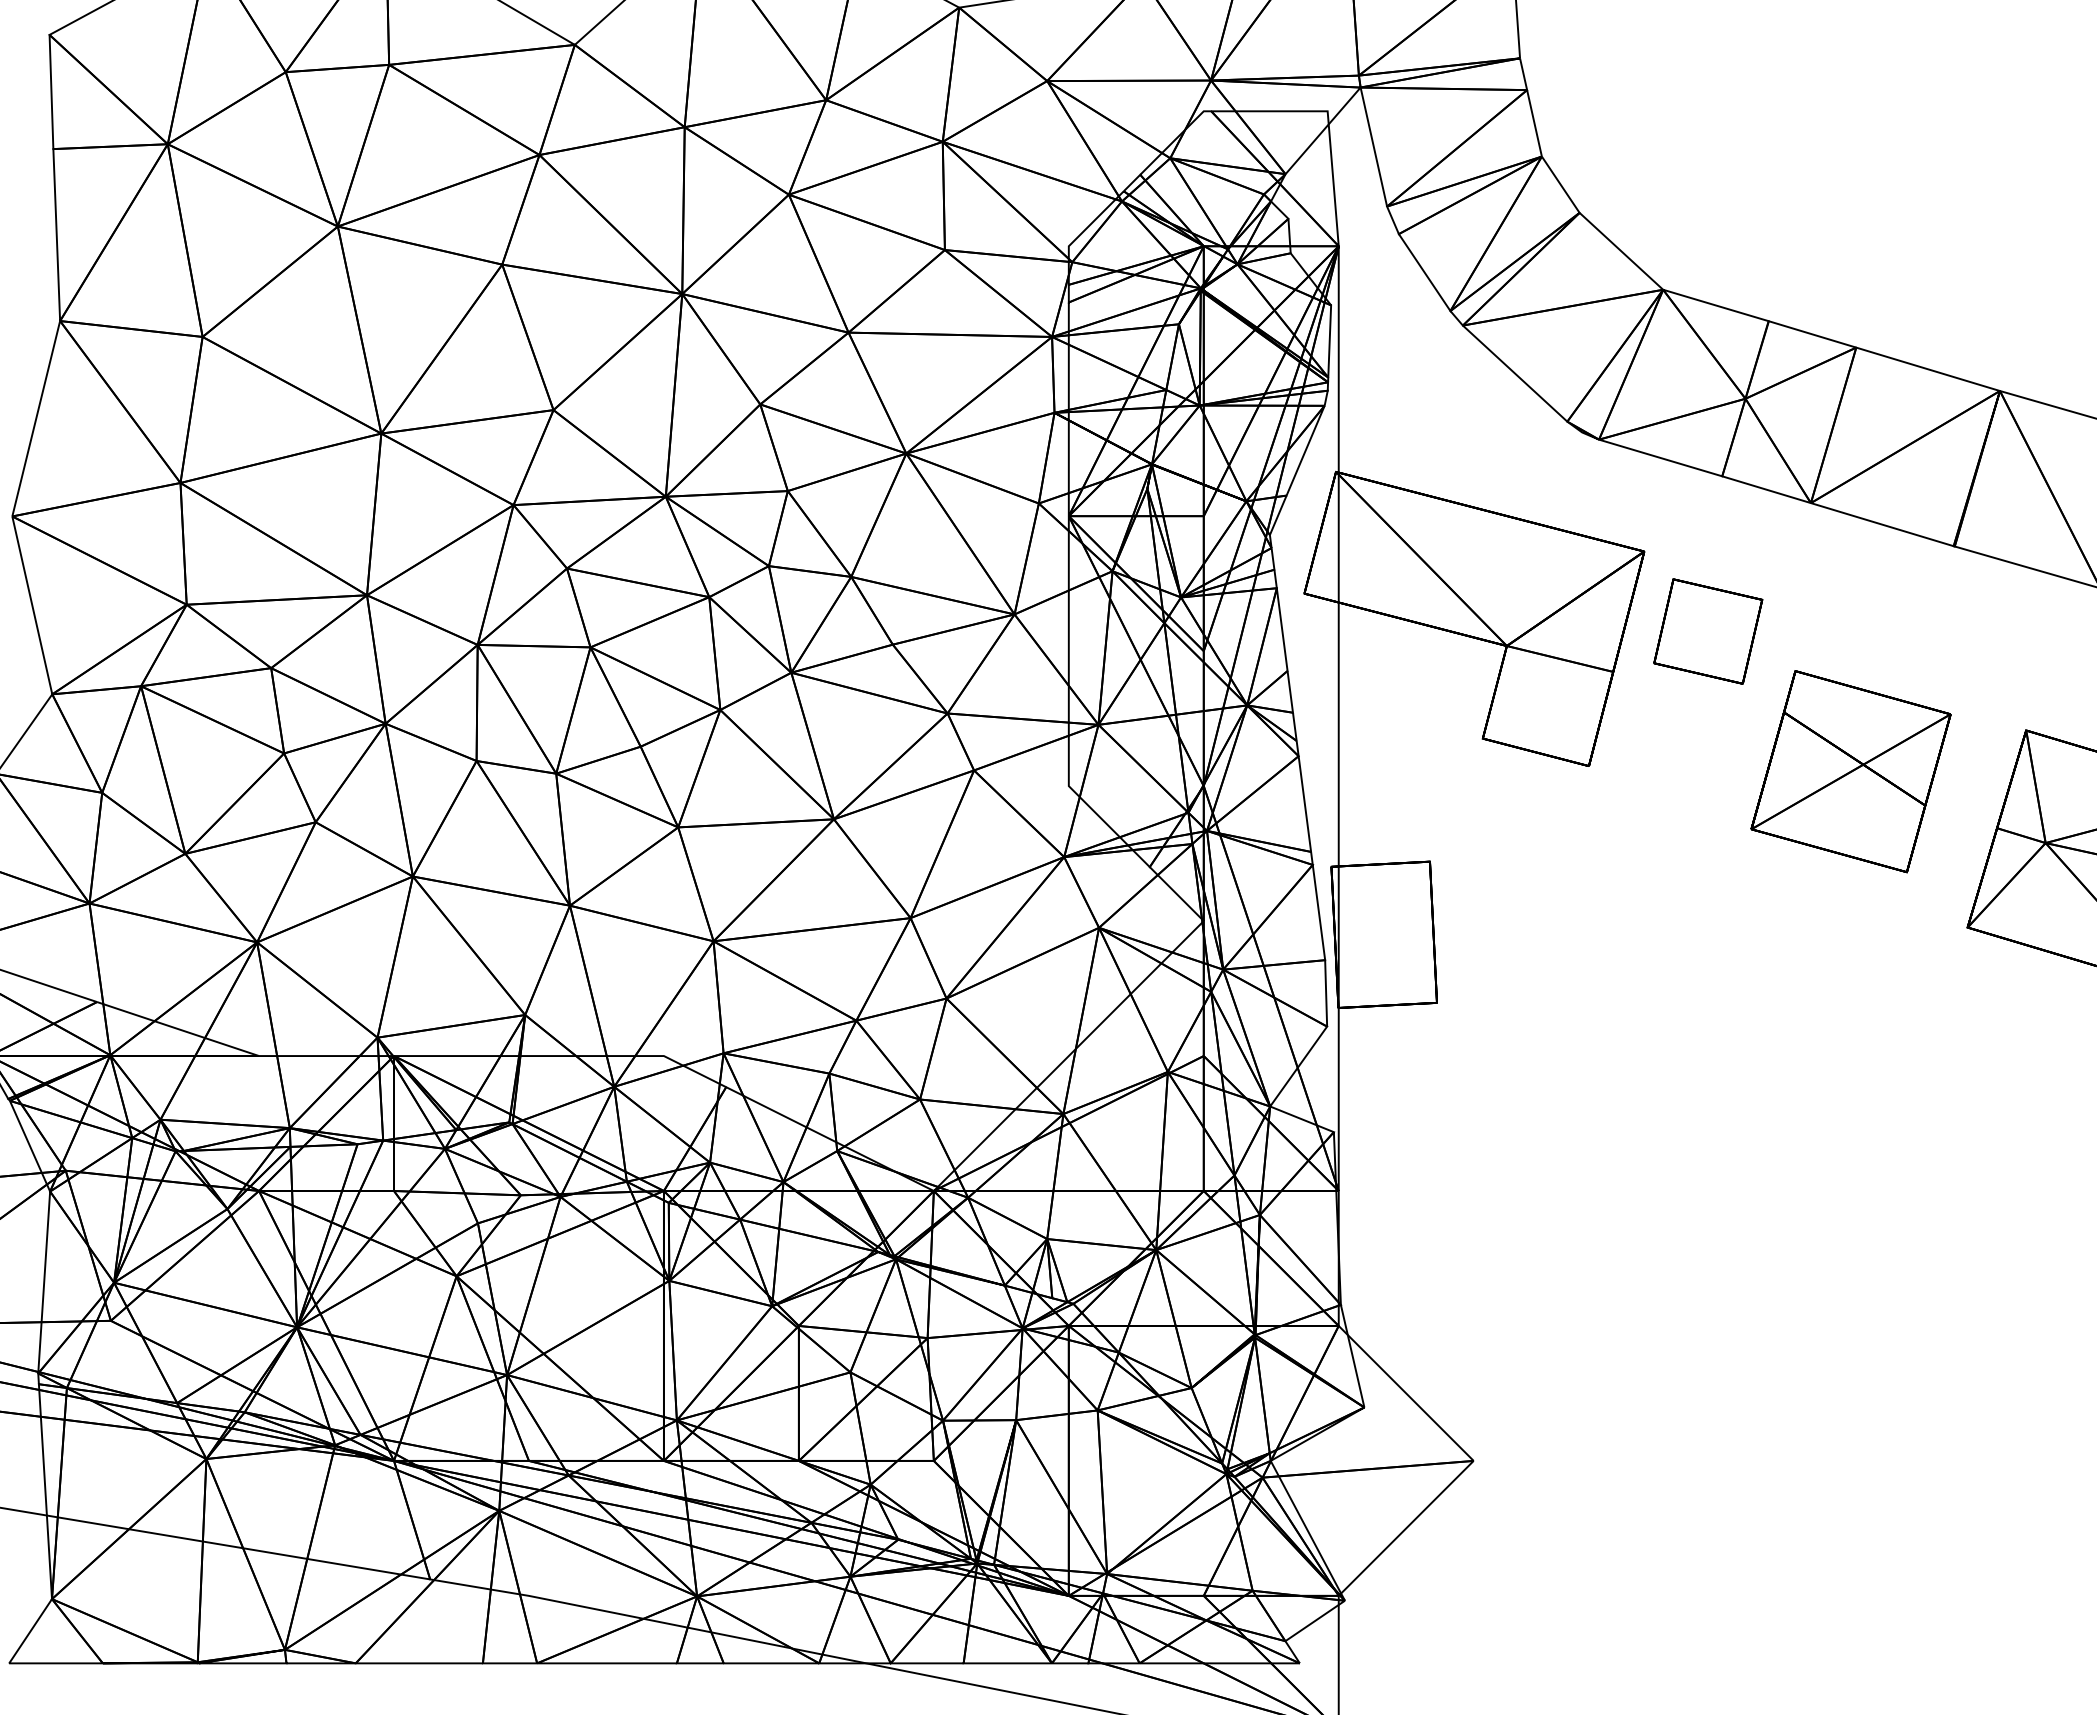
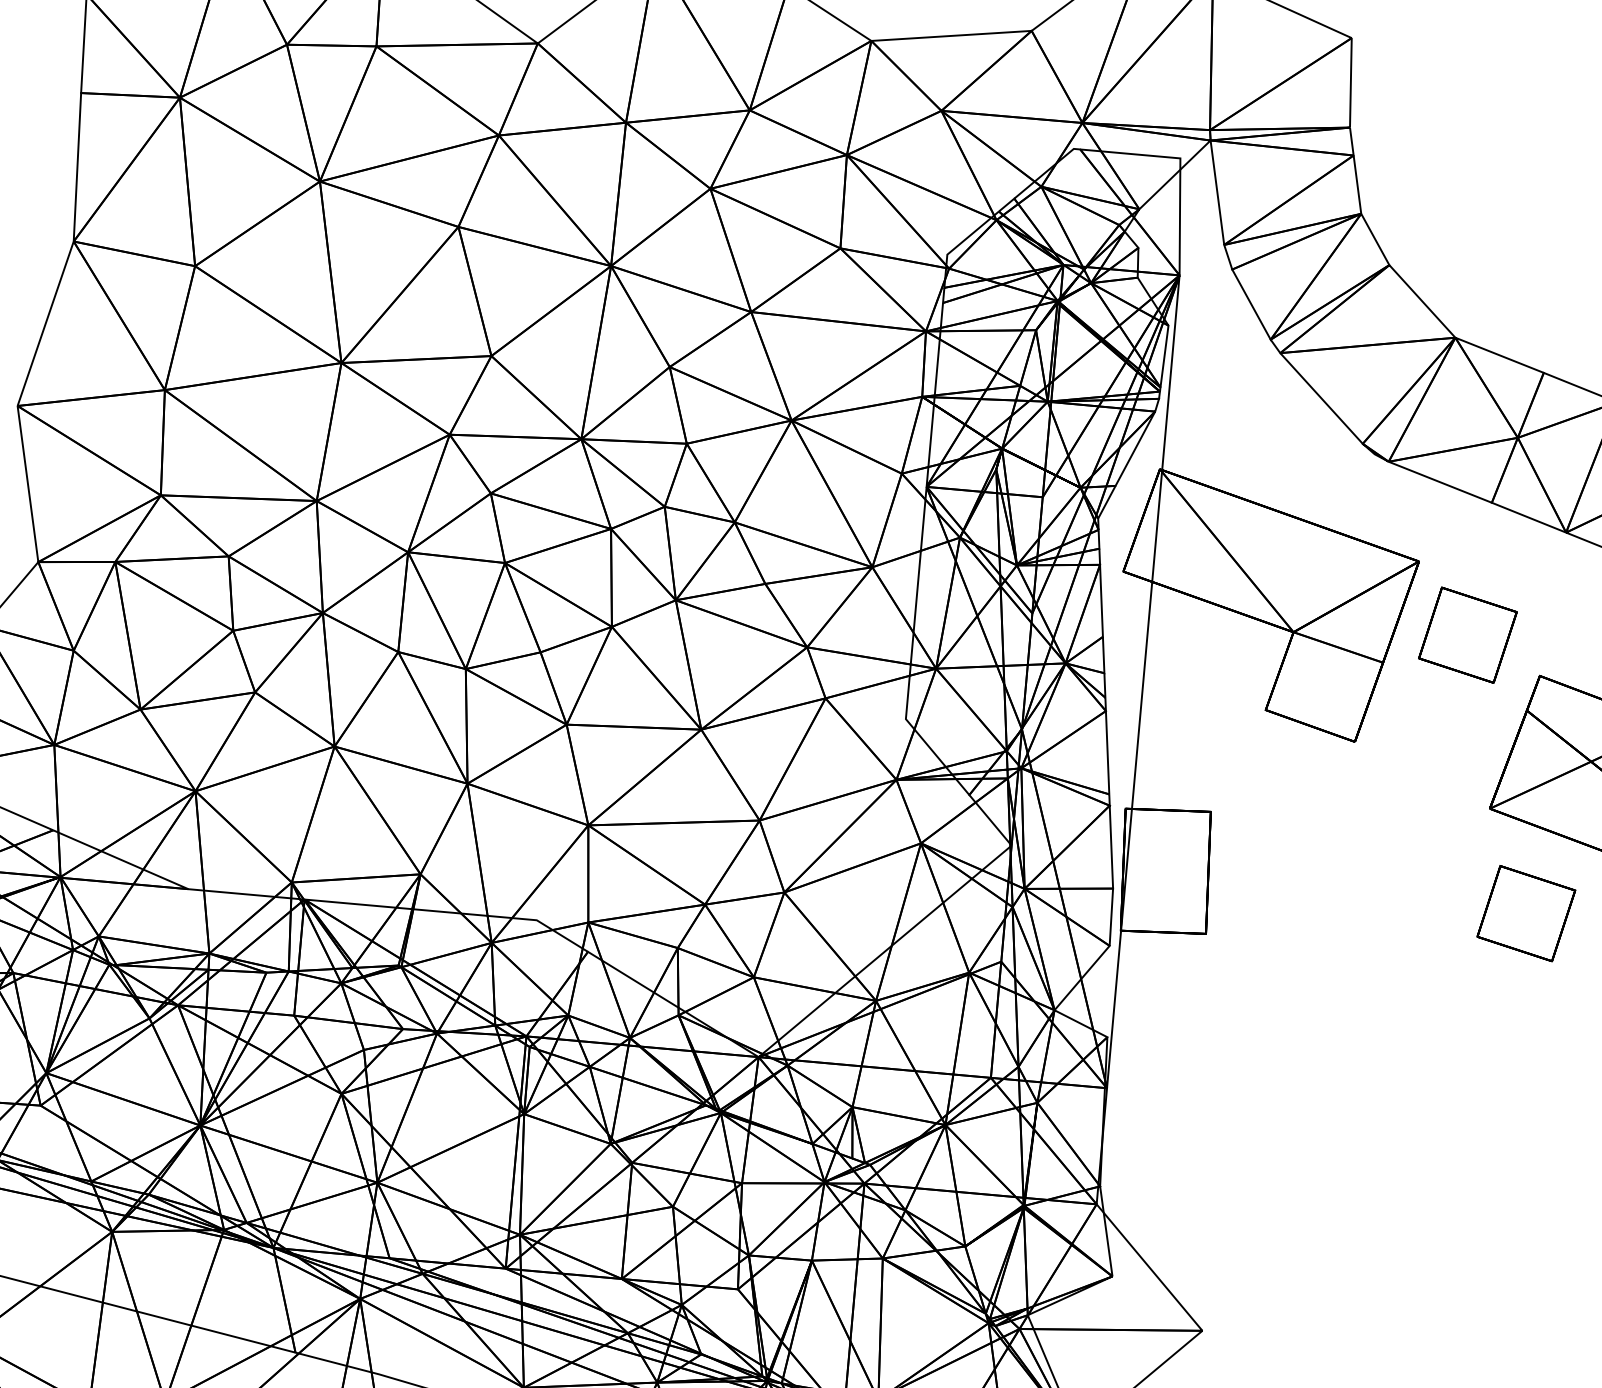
part: (1804, 946) -> (1526, 913), added

